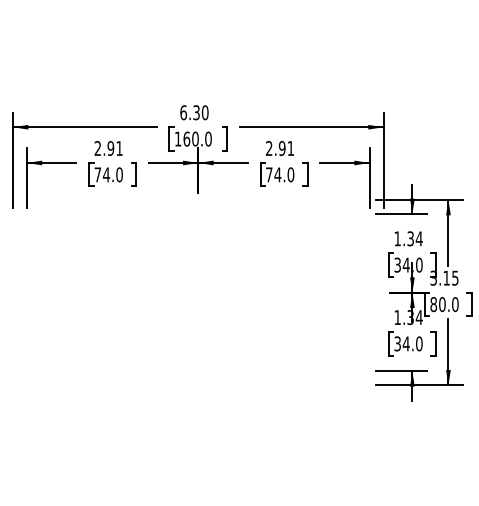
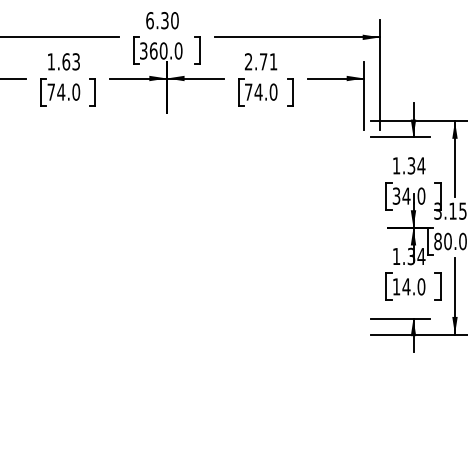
text: (178, 138) -> (144, 50), 160.0 -> 360.0
text: (108, 148) -> (63, 61), 2.91 -> 1.63
text: (281, 148) -> (262, 61), 2.91 -> 2.71
text: (397, 343) -> (396, 286), 34.0 -> 14.0

